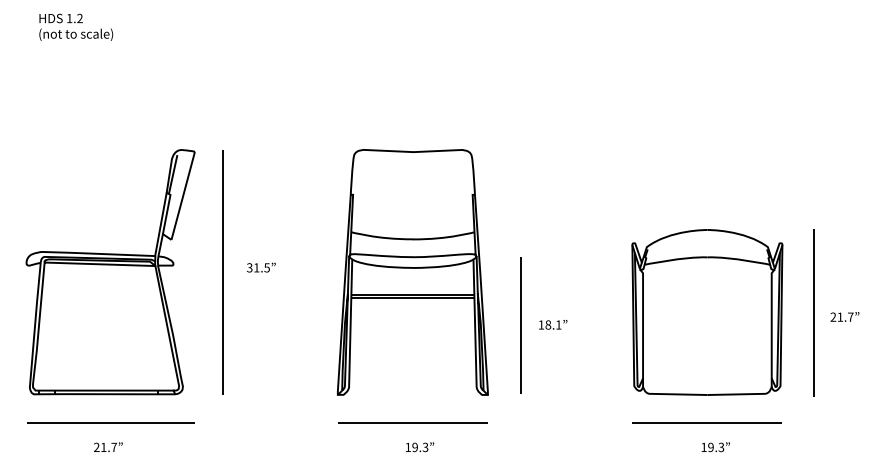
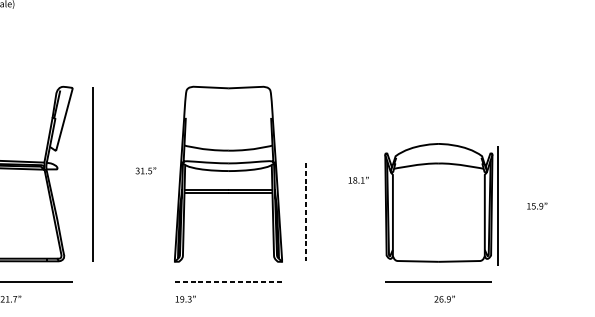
text: (261, 267) -> (146, 170), moved
line: (813, 312) -> (498, 205), moved
text: (841, 316) -> (534, 205), 21.7 -> 15.9
text: (553, 324) -> (358, 180), moved
line: (521, 325) -> (306, 212), solid -> dashed
line: (413, 423) -> (228, 282), solid -> dashed
text: (420, 447) -> (186, 299), moved
text: (712, 447) -> (442, 299), 19.3 -> 26.9

